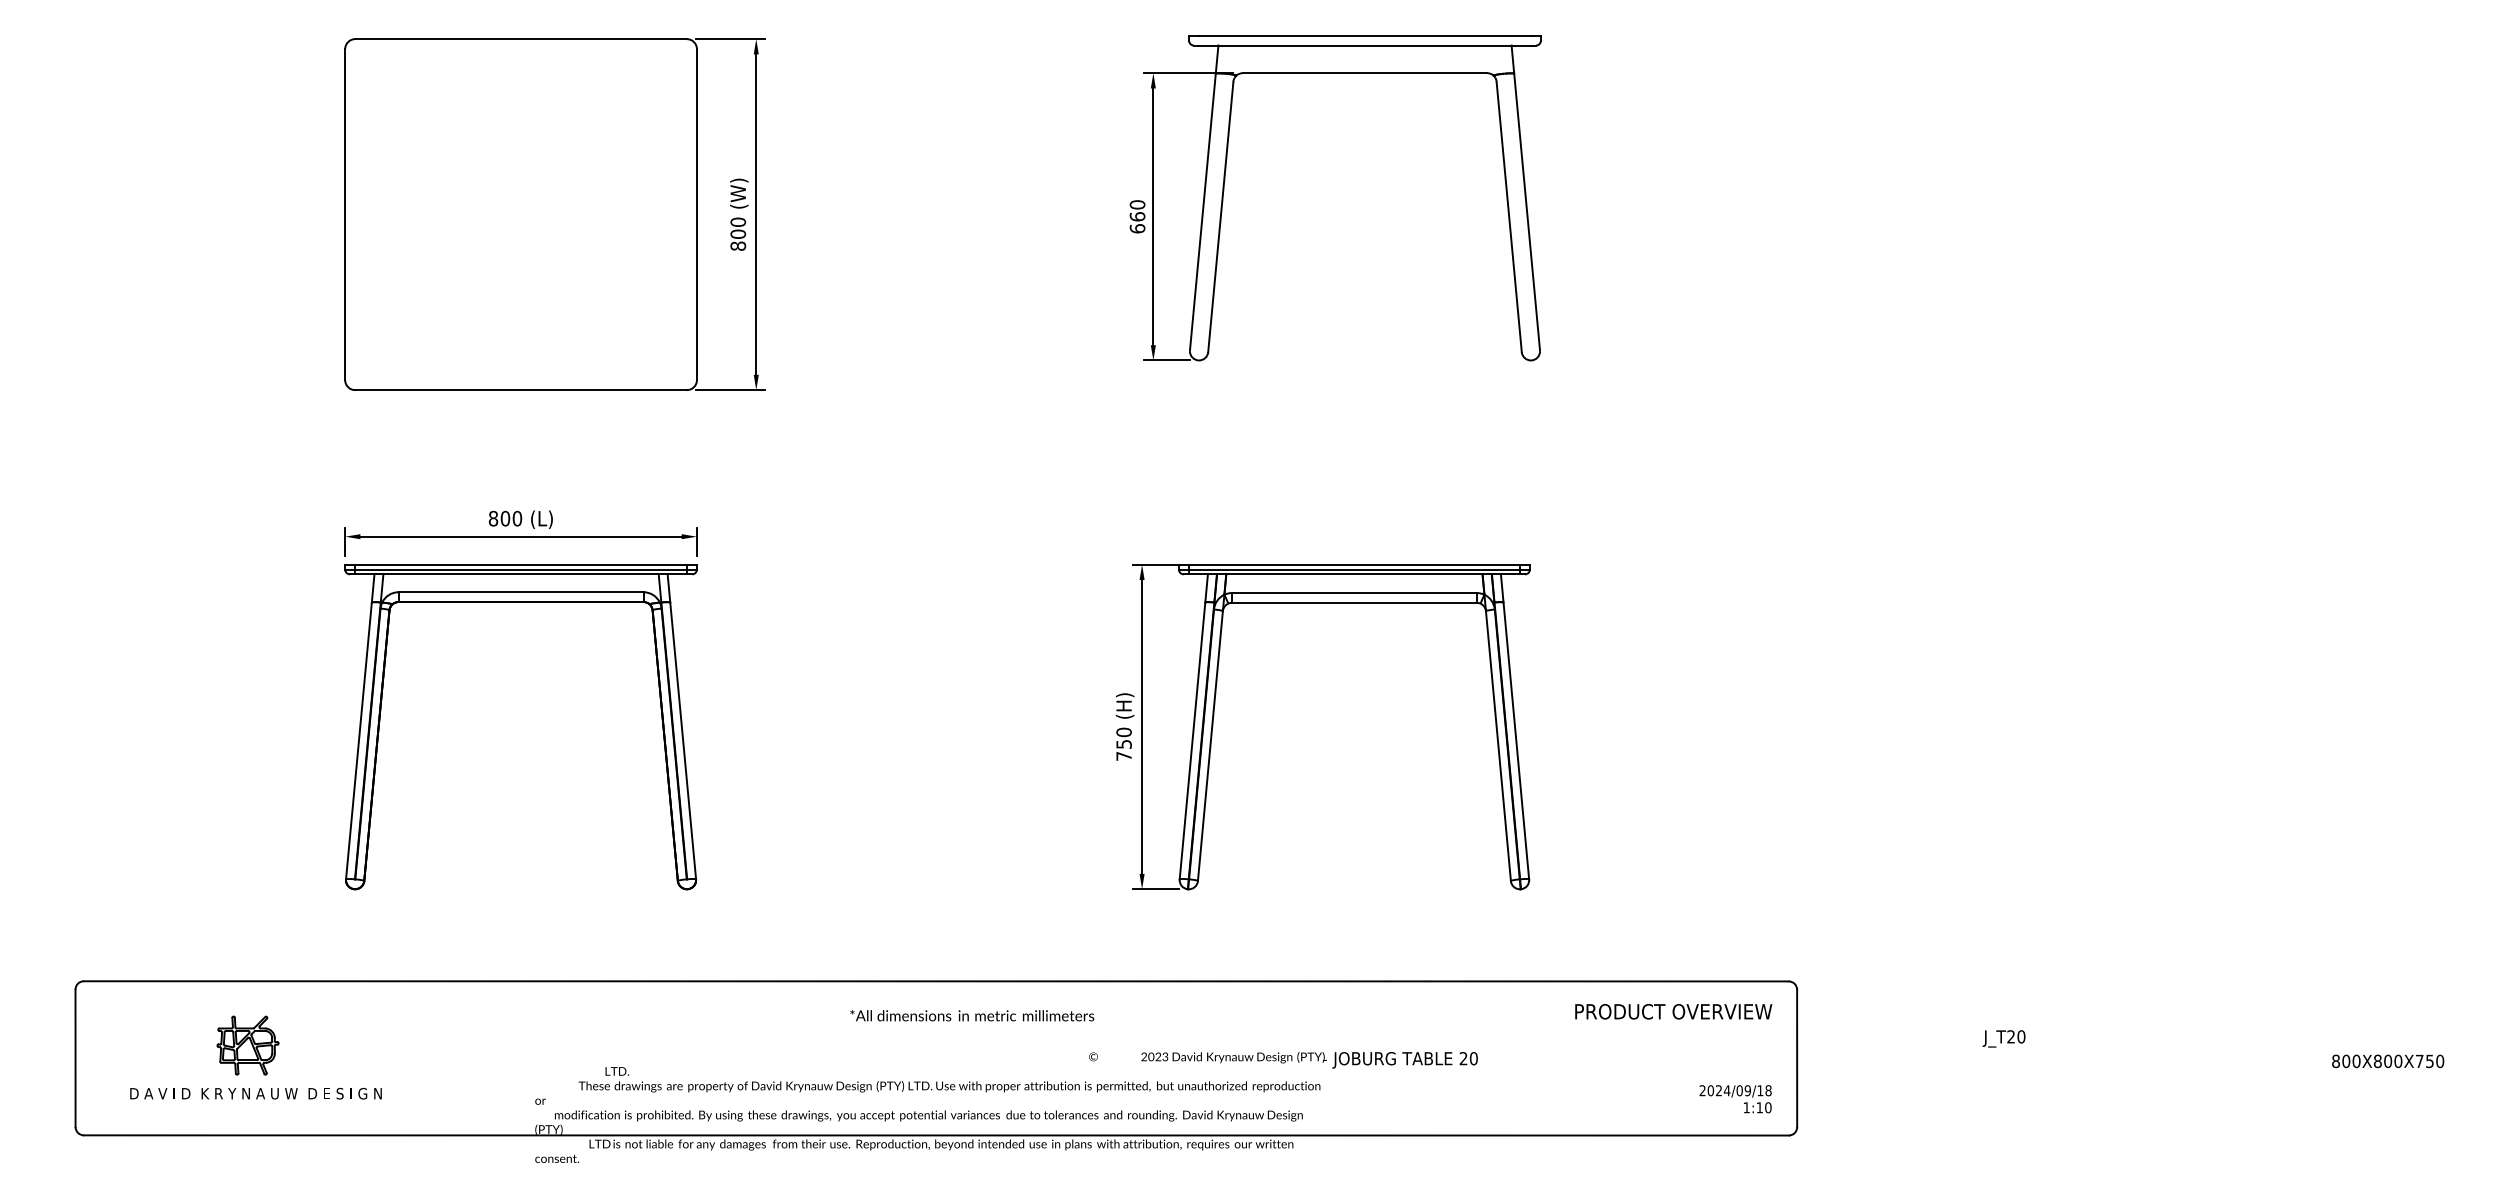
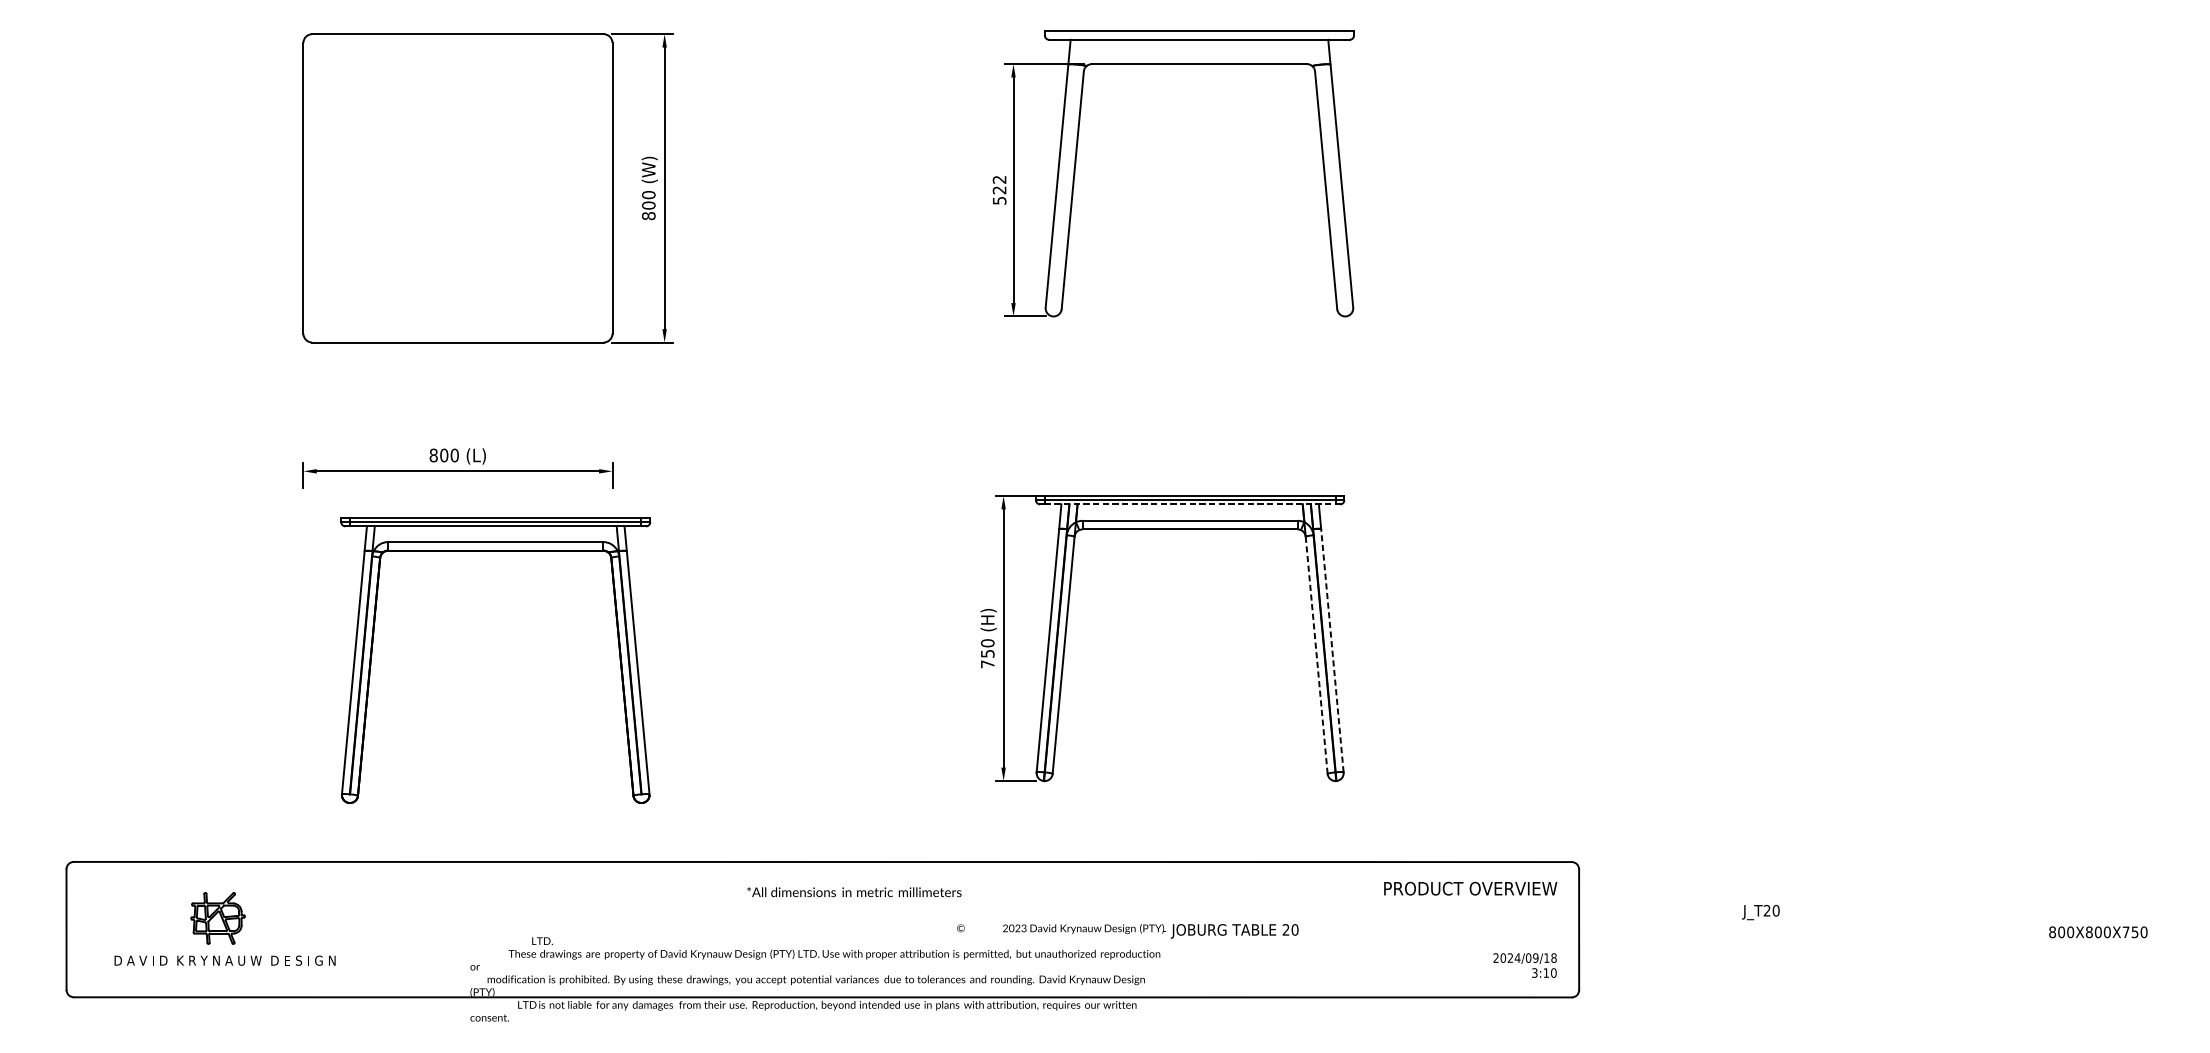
text: (1137, 216) -> (999, 189), 660 -> 522
line: (1354, 574) -> (1190, 504), solid -> dashed
part: (520, 602) -> (495, 551), moved
line: (1516, 740) -> (1332, 650), solid -> dashed
line: (1498, 746) -> (1316, 655), solid -> dashed
text: (1746, 1107) -> (1534, 972), 1:10 -> 3:10

